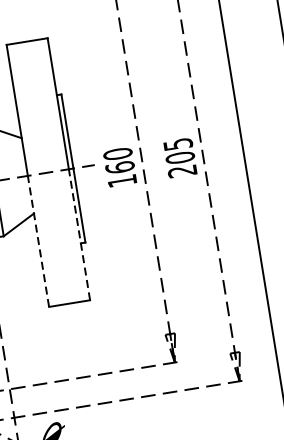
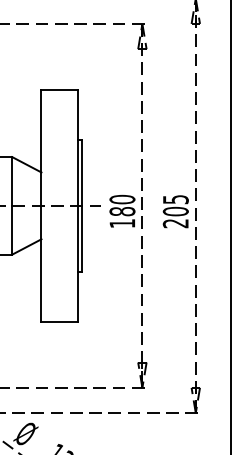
text: (120, 167) -> (122, 211), 160 -> 180
line: (78, 234) -> (77, 263), dashed -> solid
line: (38, 240) -> (41, 263), dashed -> solid

